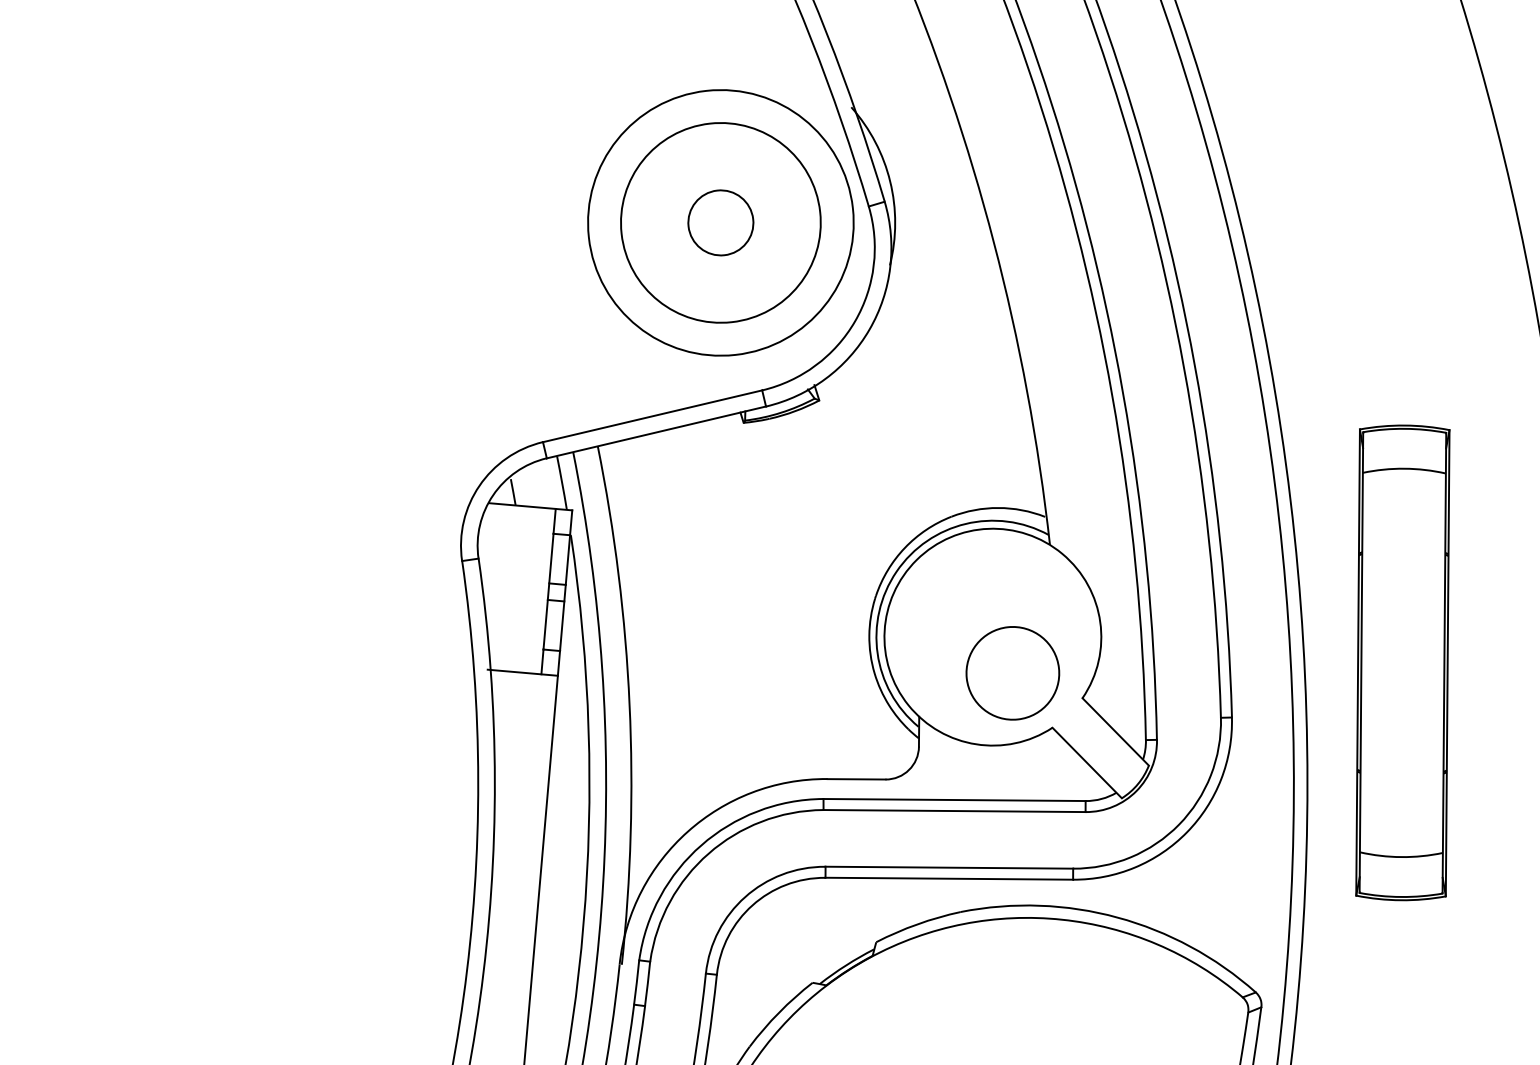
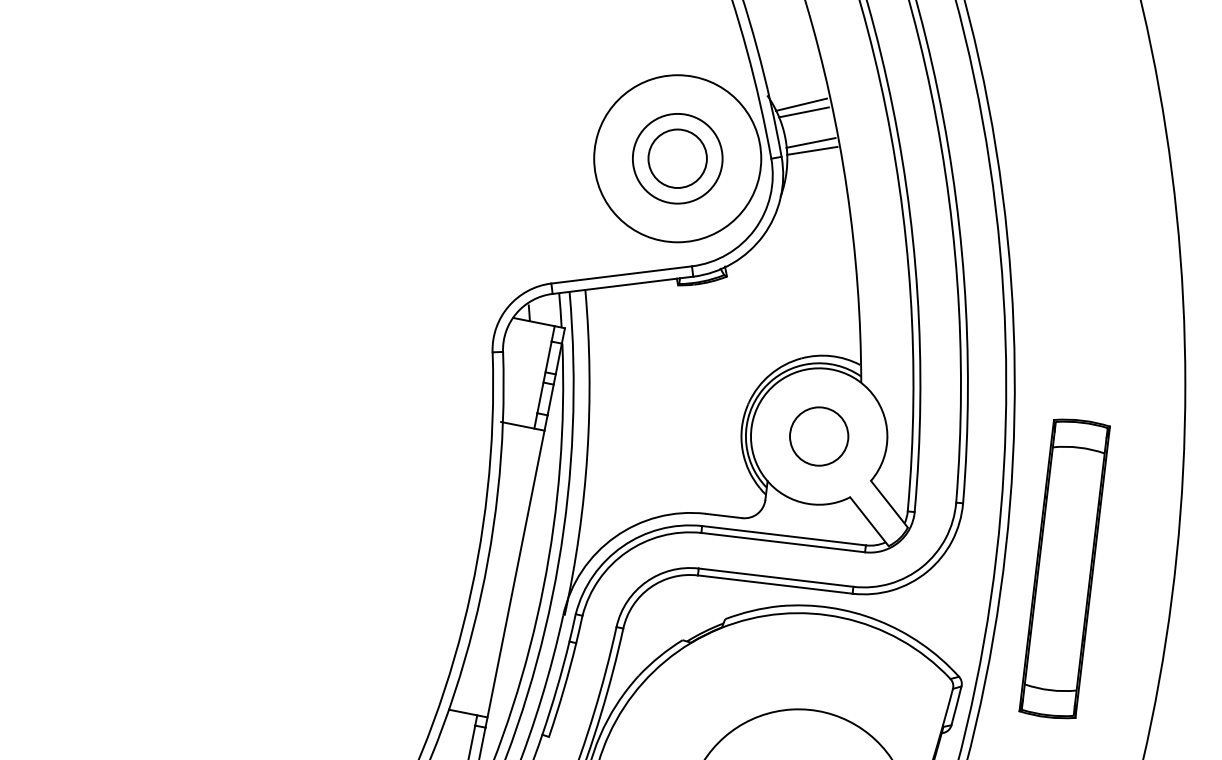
line: (905, 115) -> (800, 104), added
line: (911, 127) -> (803, 112), added
line: (927, 174) -> (810, 142), added
line: (932, 186) -> (812, 150), added
circle: (720, 222) -> (677, 158), size x0.71
circle: (720, 222) -> (677, 158), size x1.43
part: (1402, 662) -> (1064, 568), moved
circle: (1013, 673) -> (819, 436), moved

